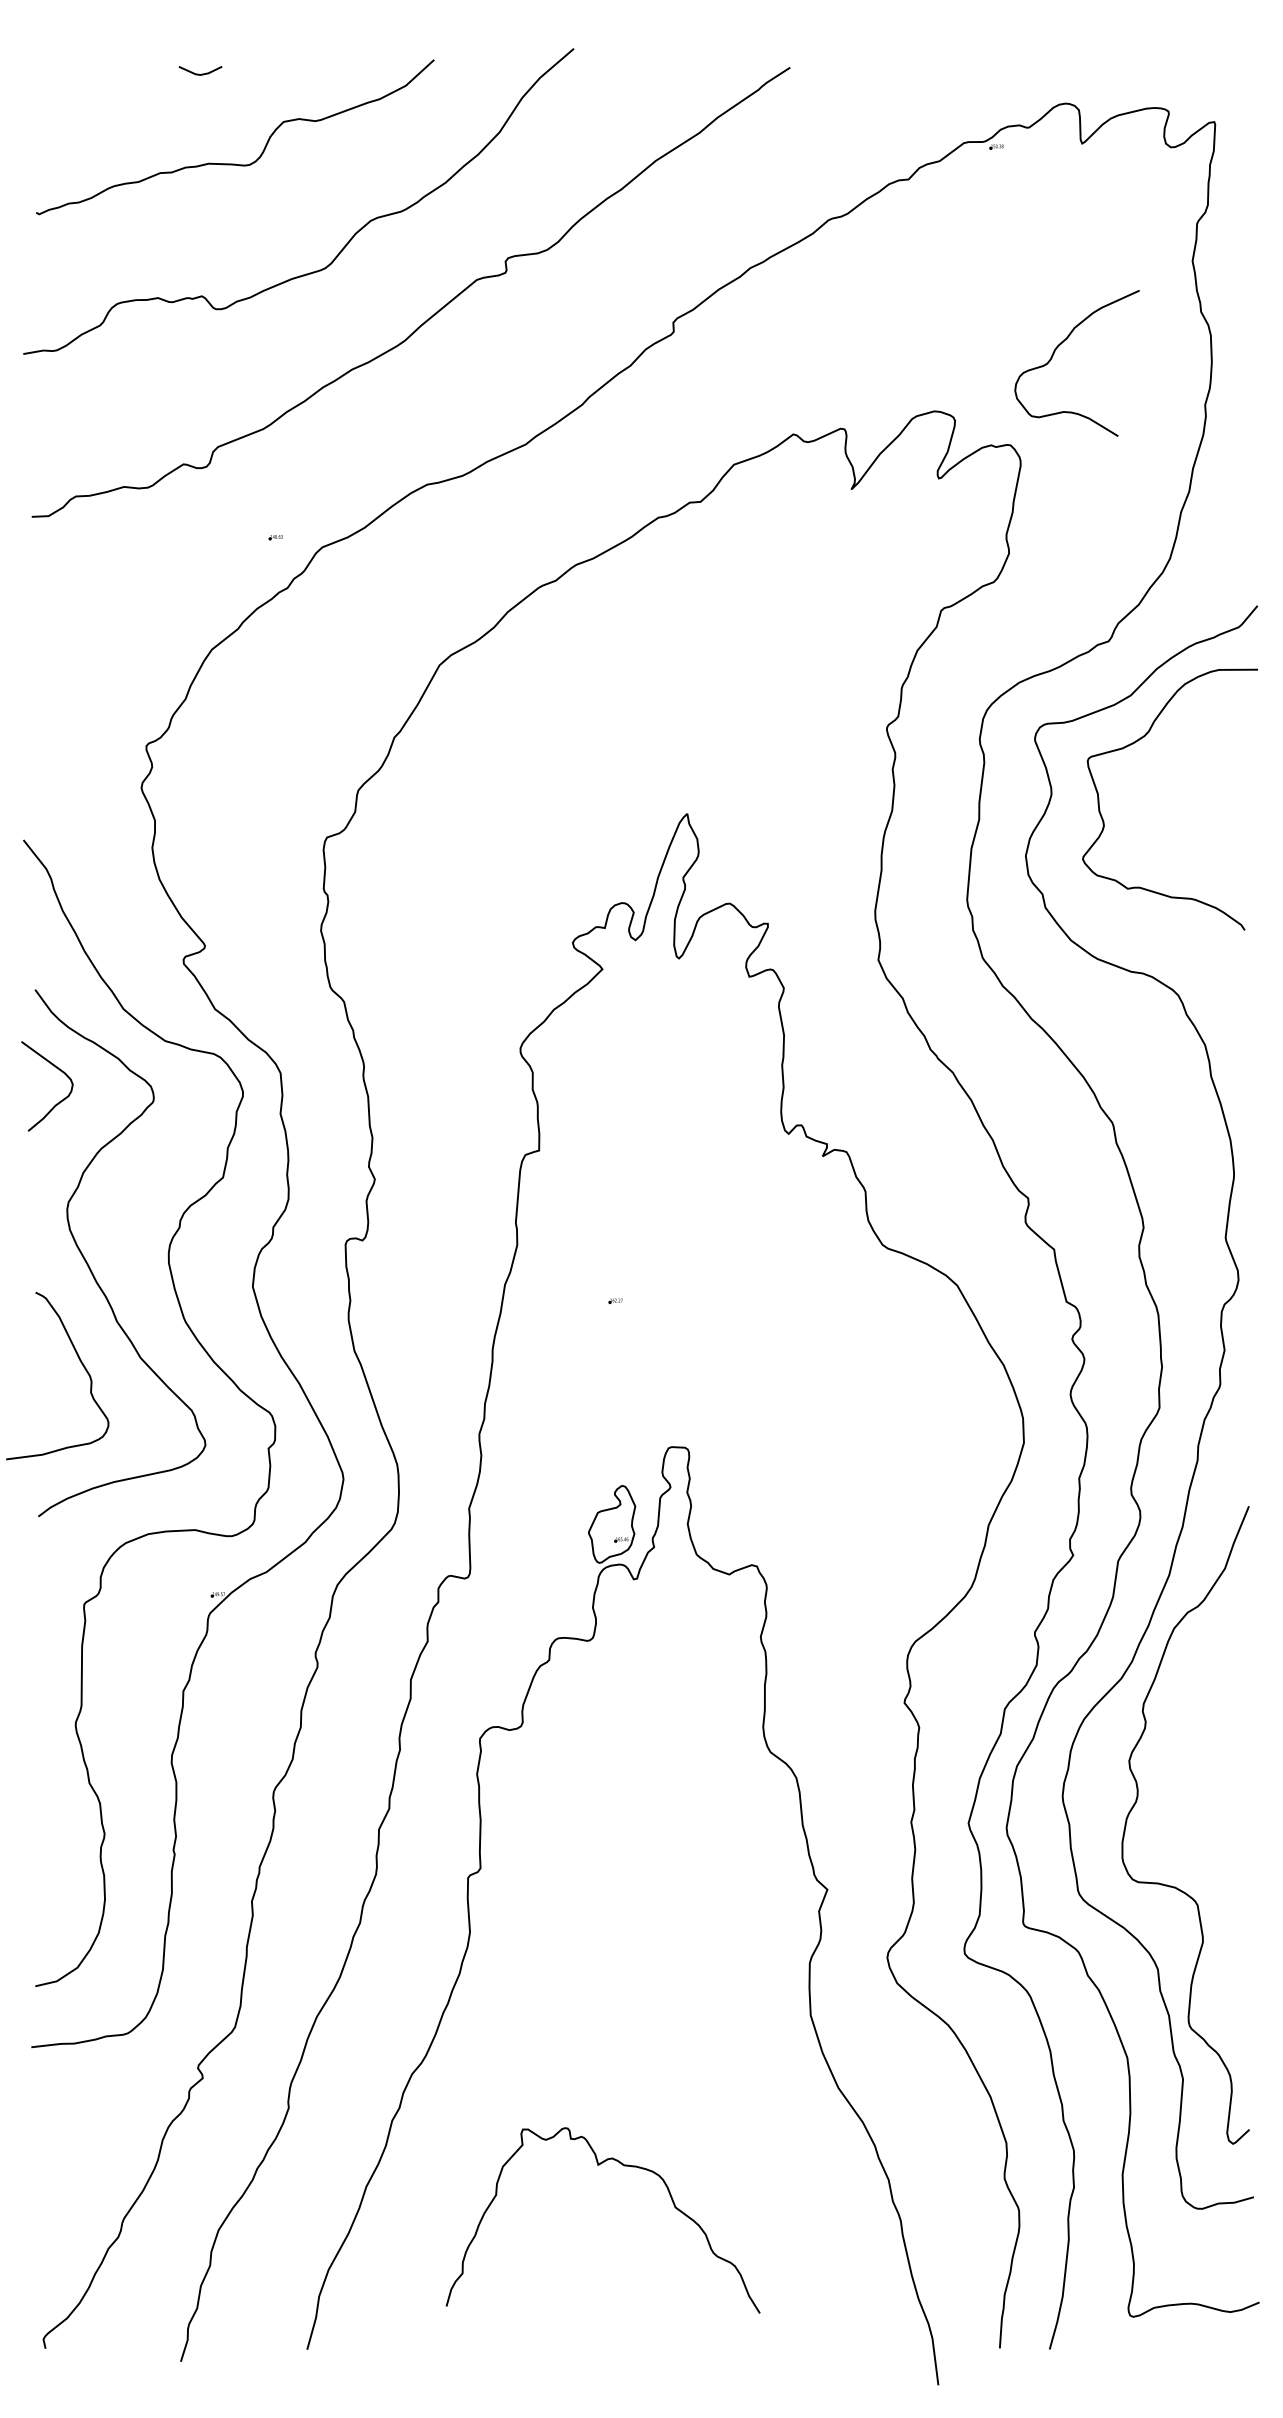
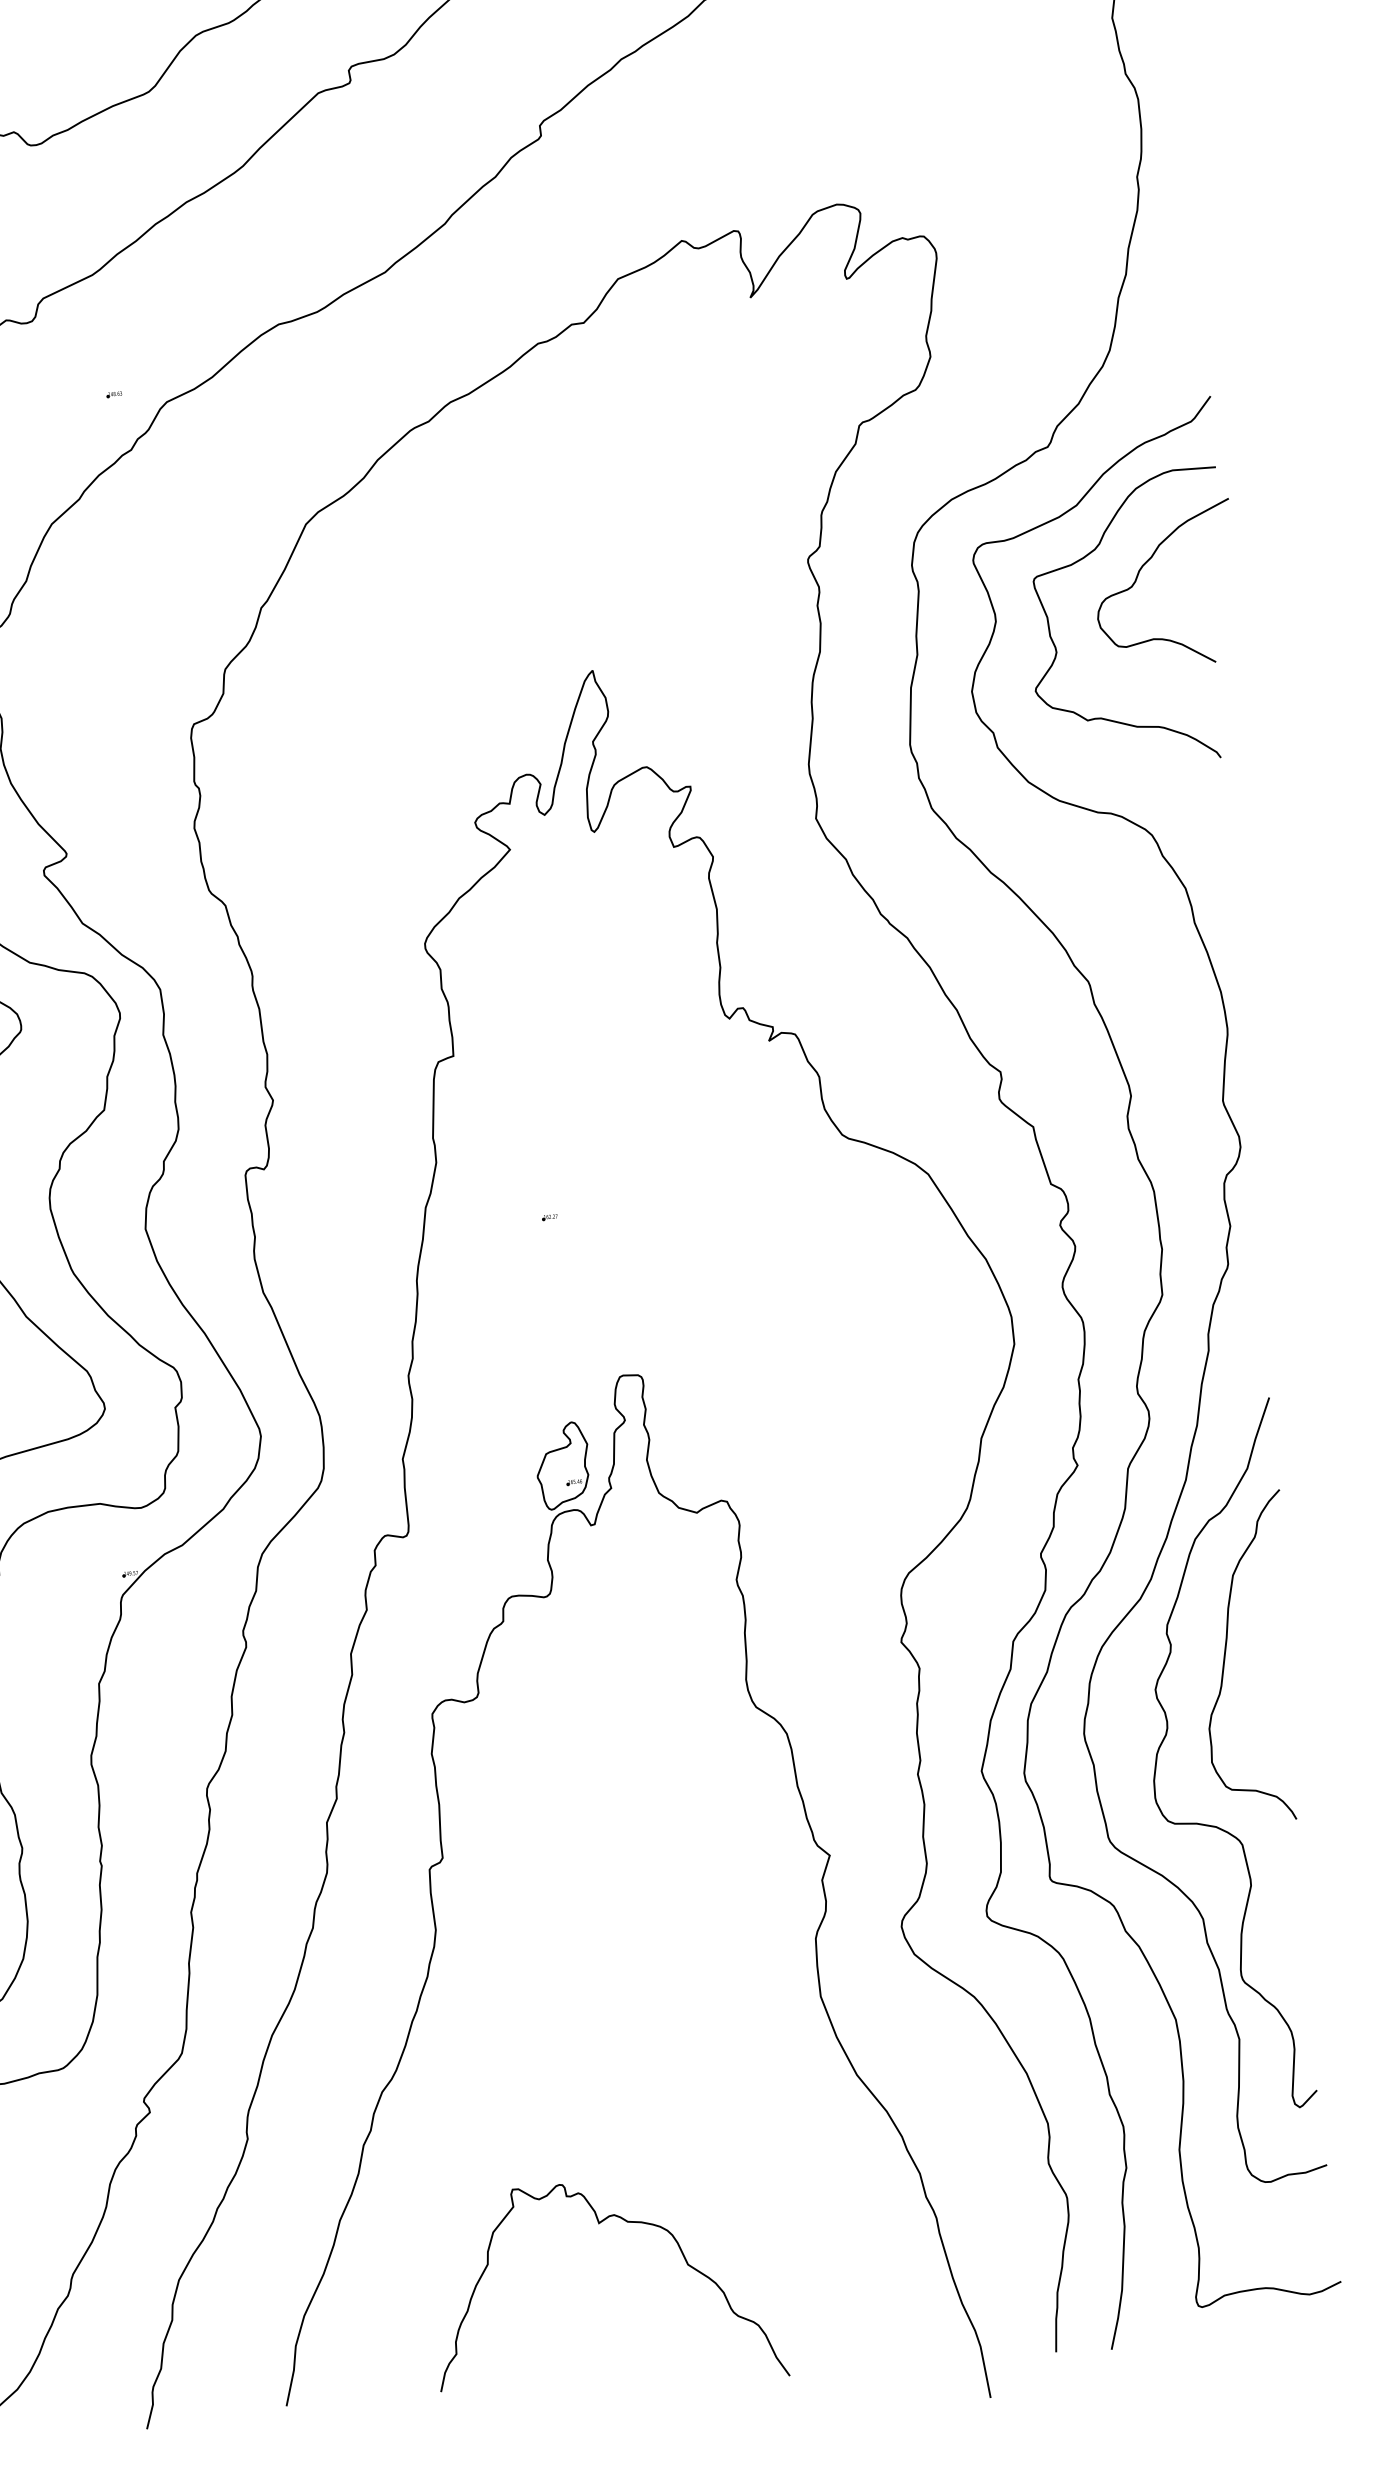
curve: (1059, 346) -> (1143, 566), moved
curve: (1194, 1735) -> (1226, 1656), added
curve: (599, 2165) -> (600, 2223), moved

